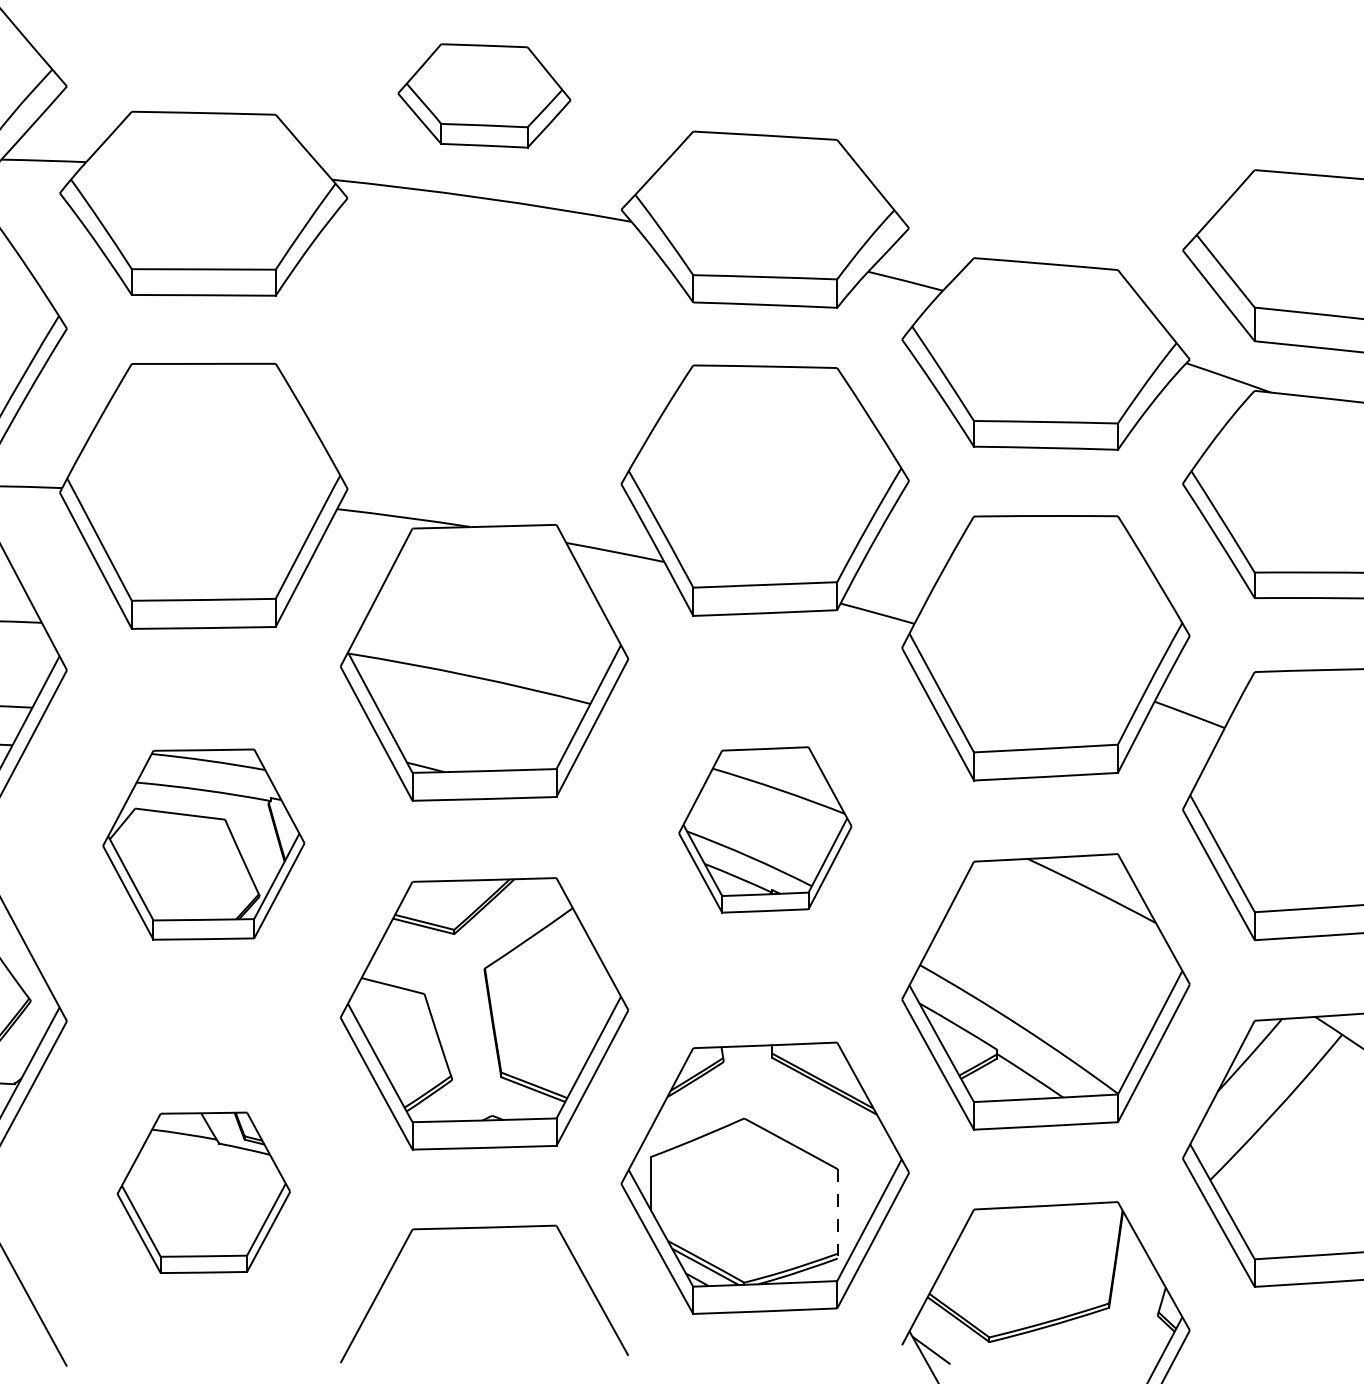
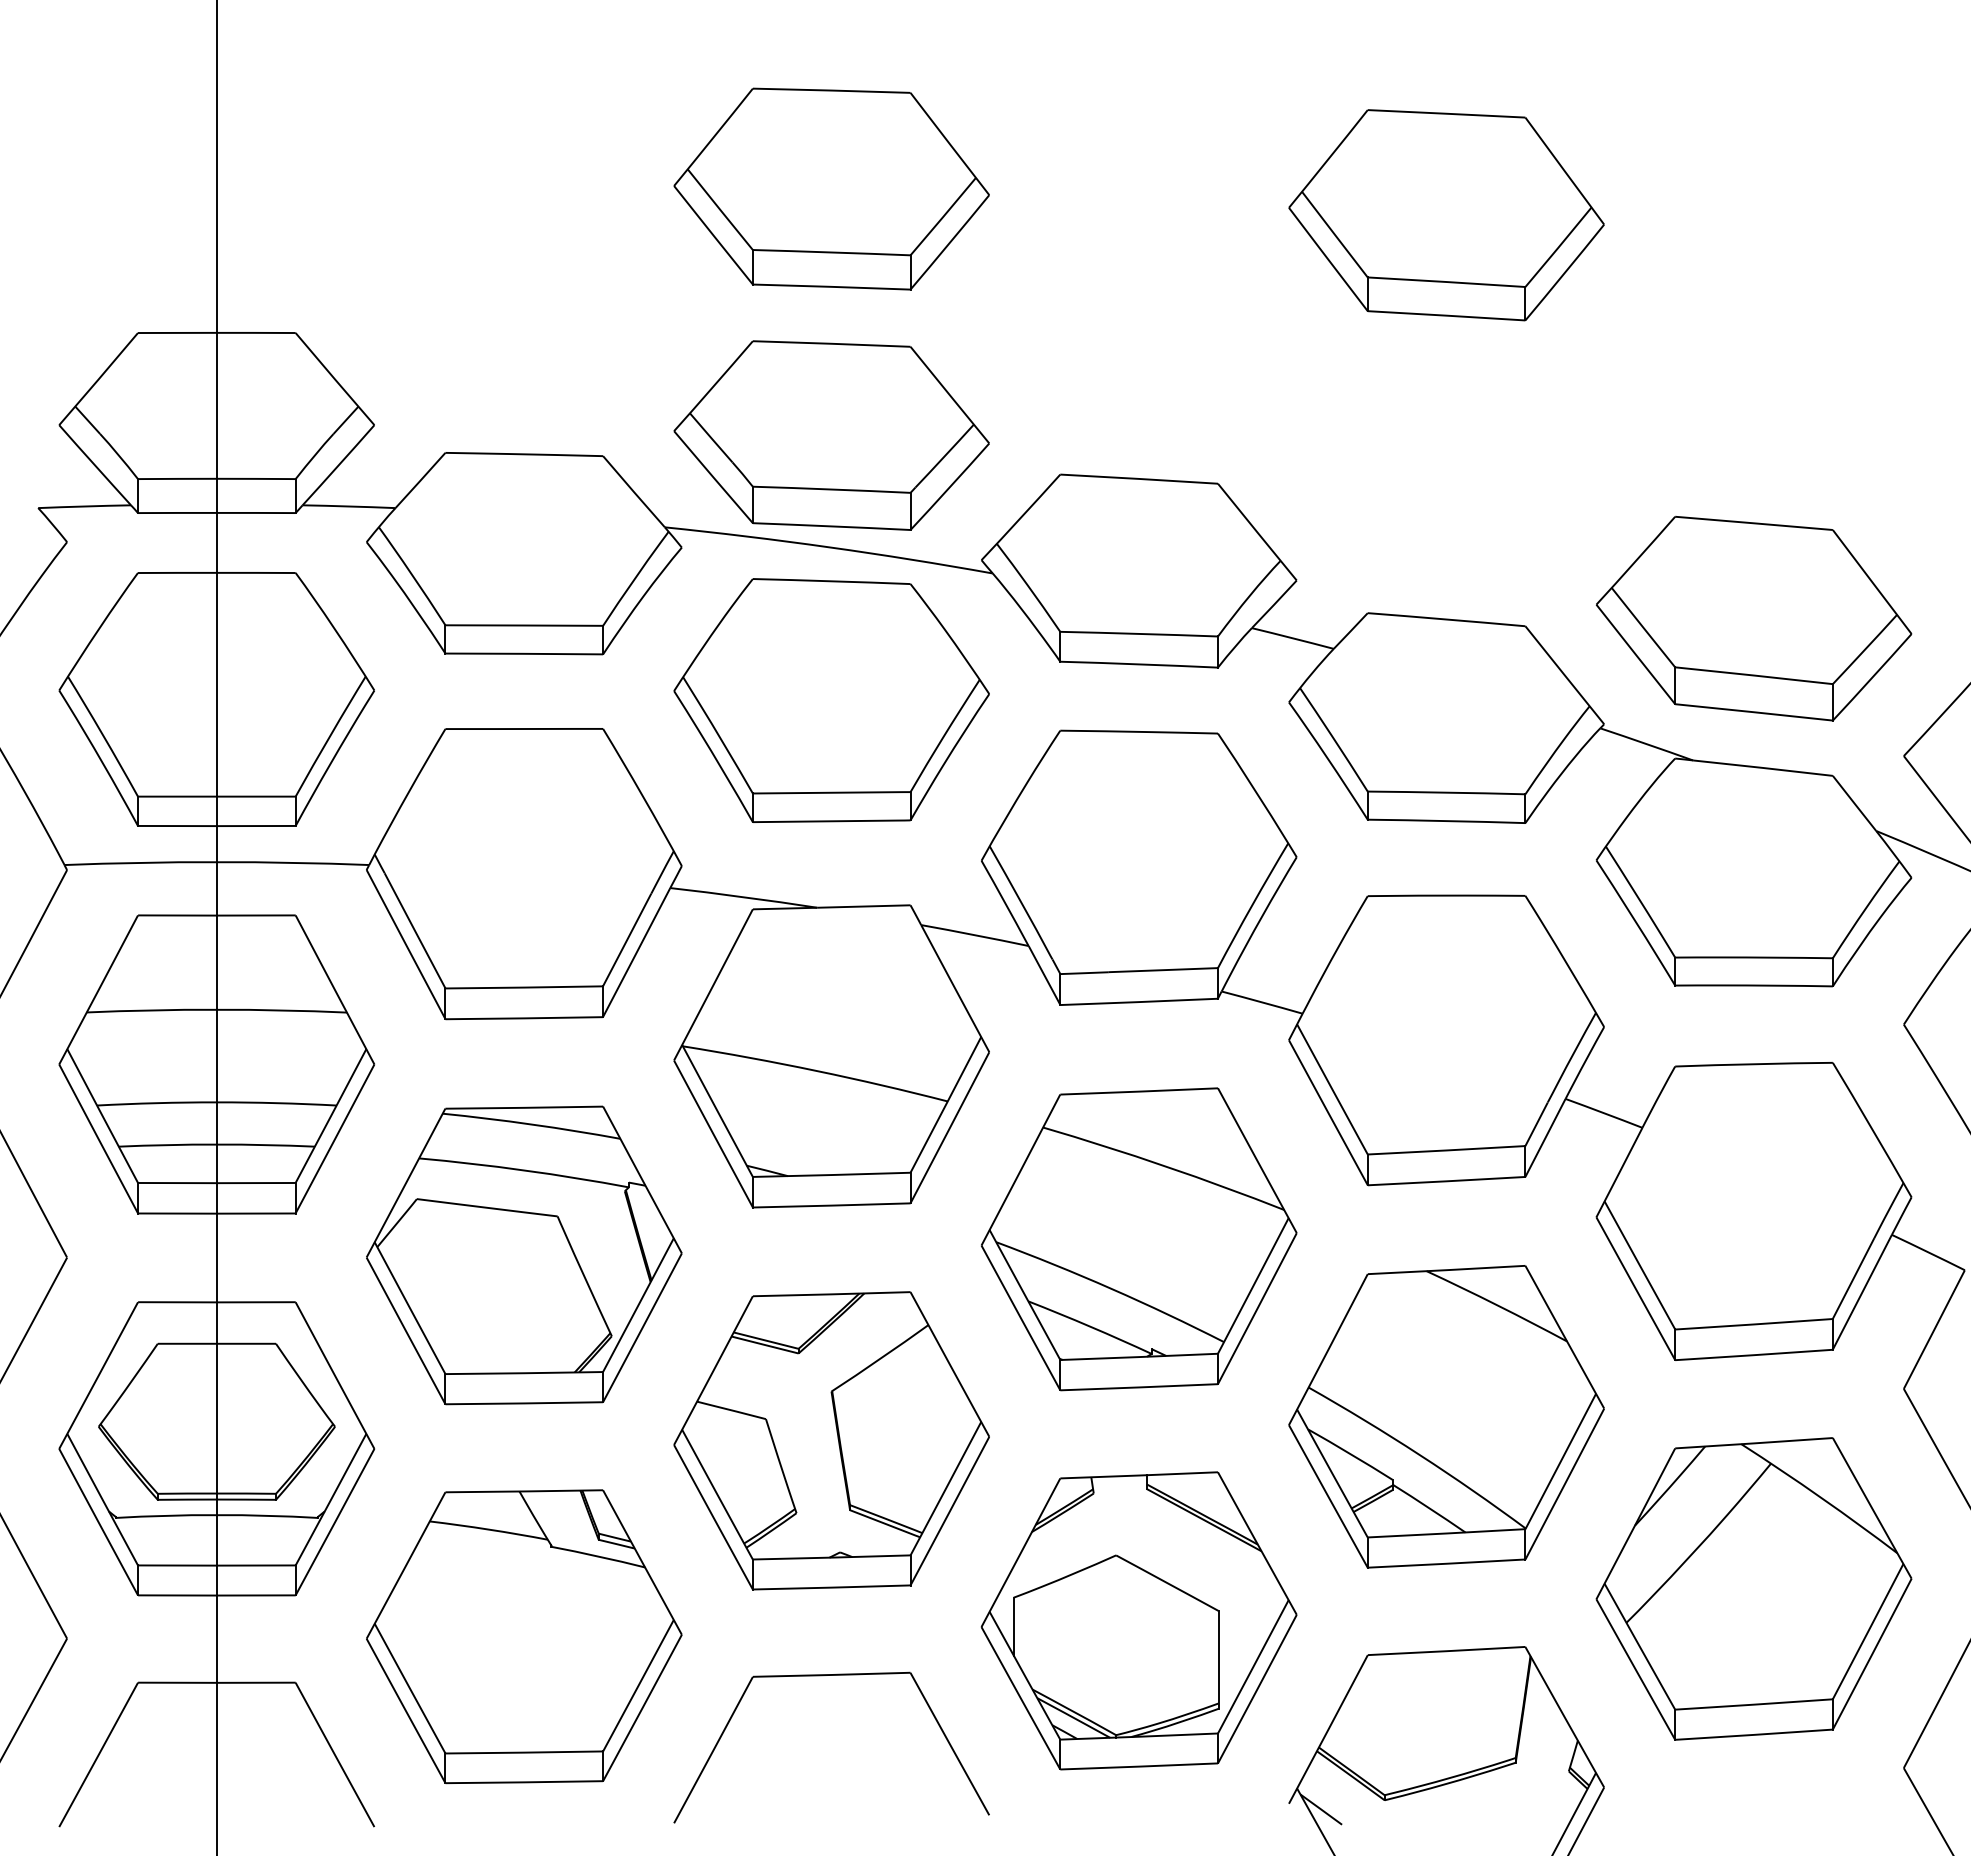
part: (484, 95) -> (831, 435), size x1.67
part: (484, 337) -> (831, 700), added
part: (765, 830) -> (1139, 1239), size x1.67
part: (204, 844) -> (524, 1255), size x1.43
part: (204, 1192) -> (524, 1636), size x1.67
line: (837, 1213) -> (1218, 1659), dashed -> solid

